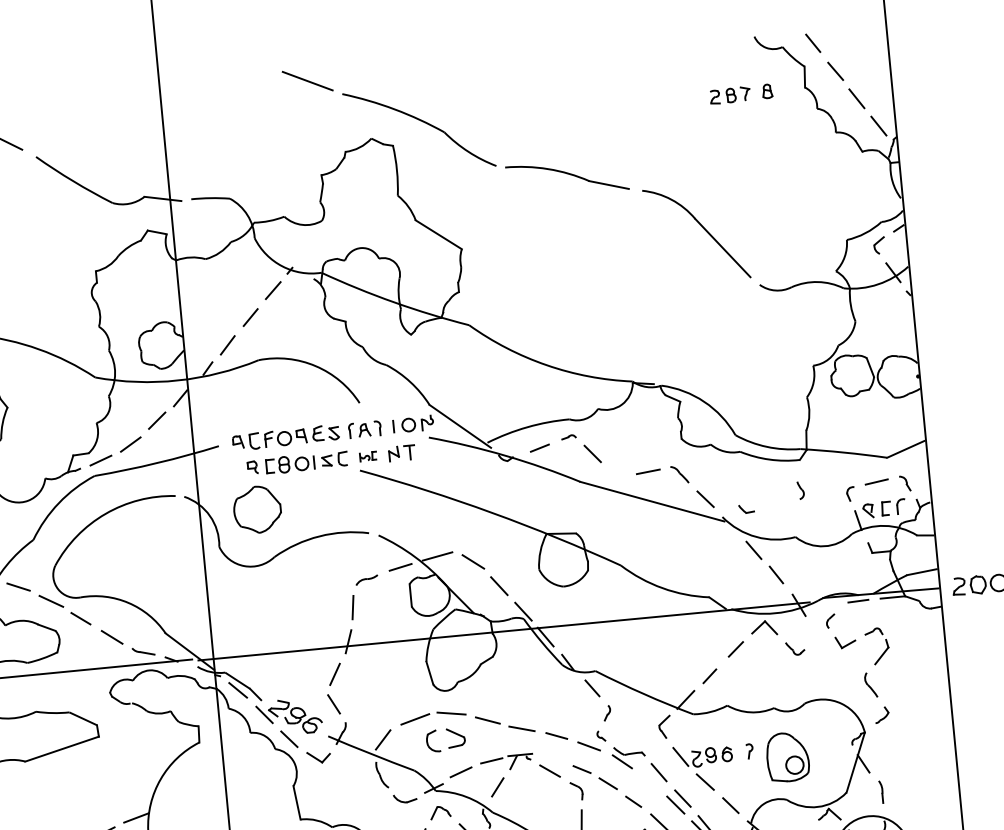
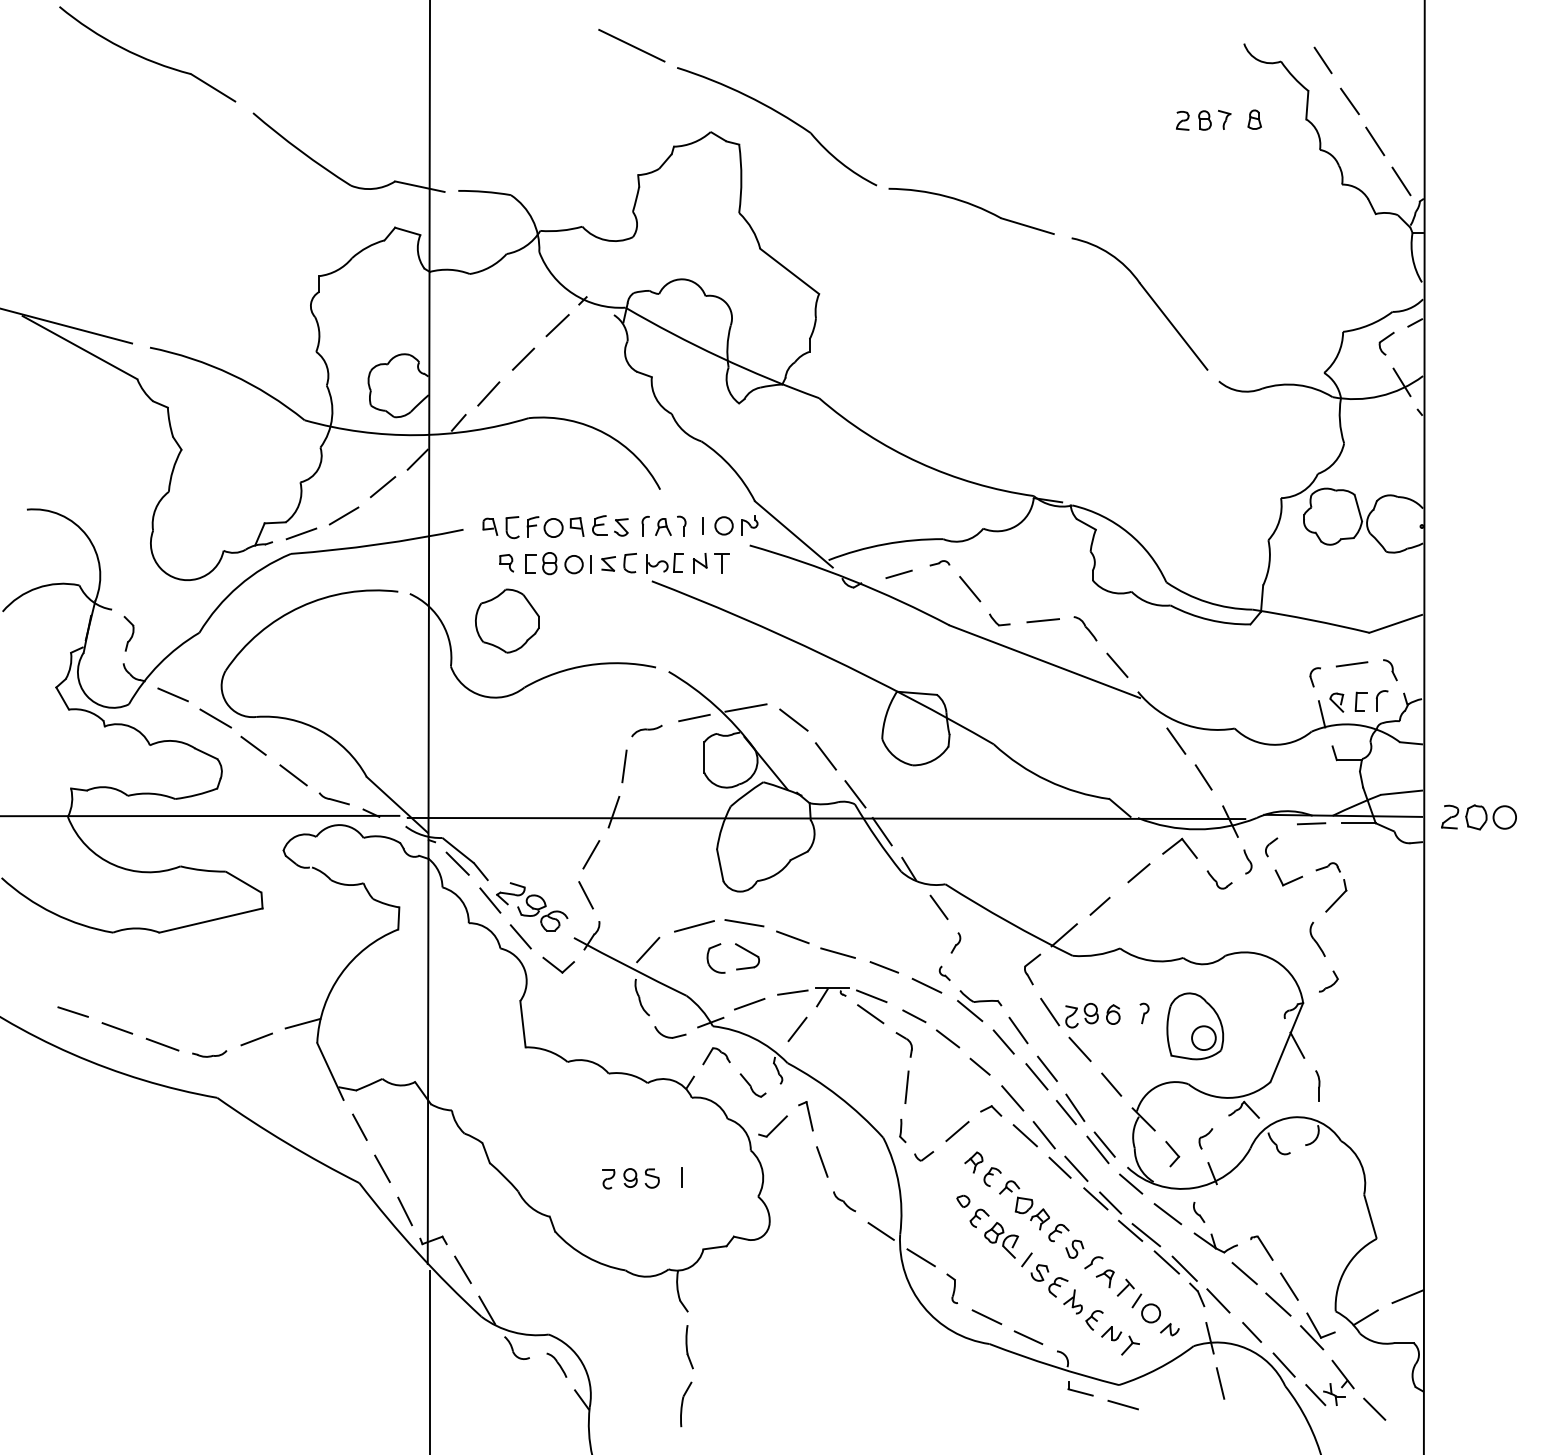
part: (367, 456) -> (664, 563), size x1.67
part: (800, 490) -> (1247, 861), moved
part: (746, 508) -> (999, 619), moved
line: (549, 758) -> (871, 996), added
line: (648, 781) -> (1003, 1041), added

